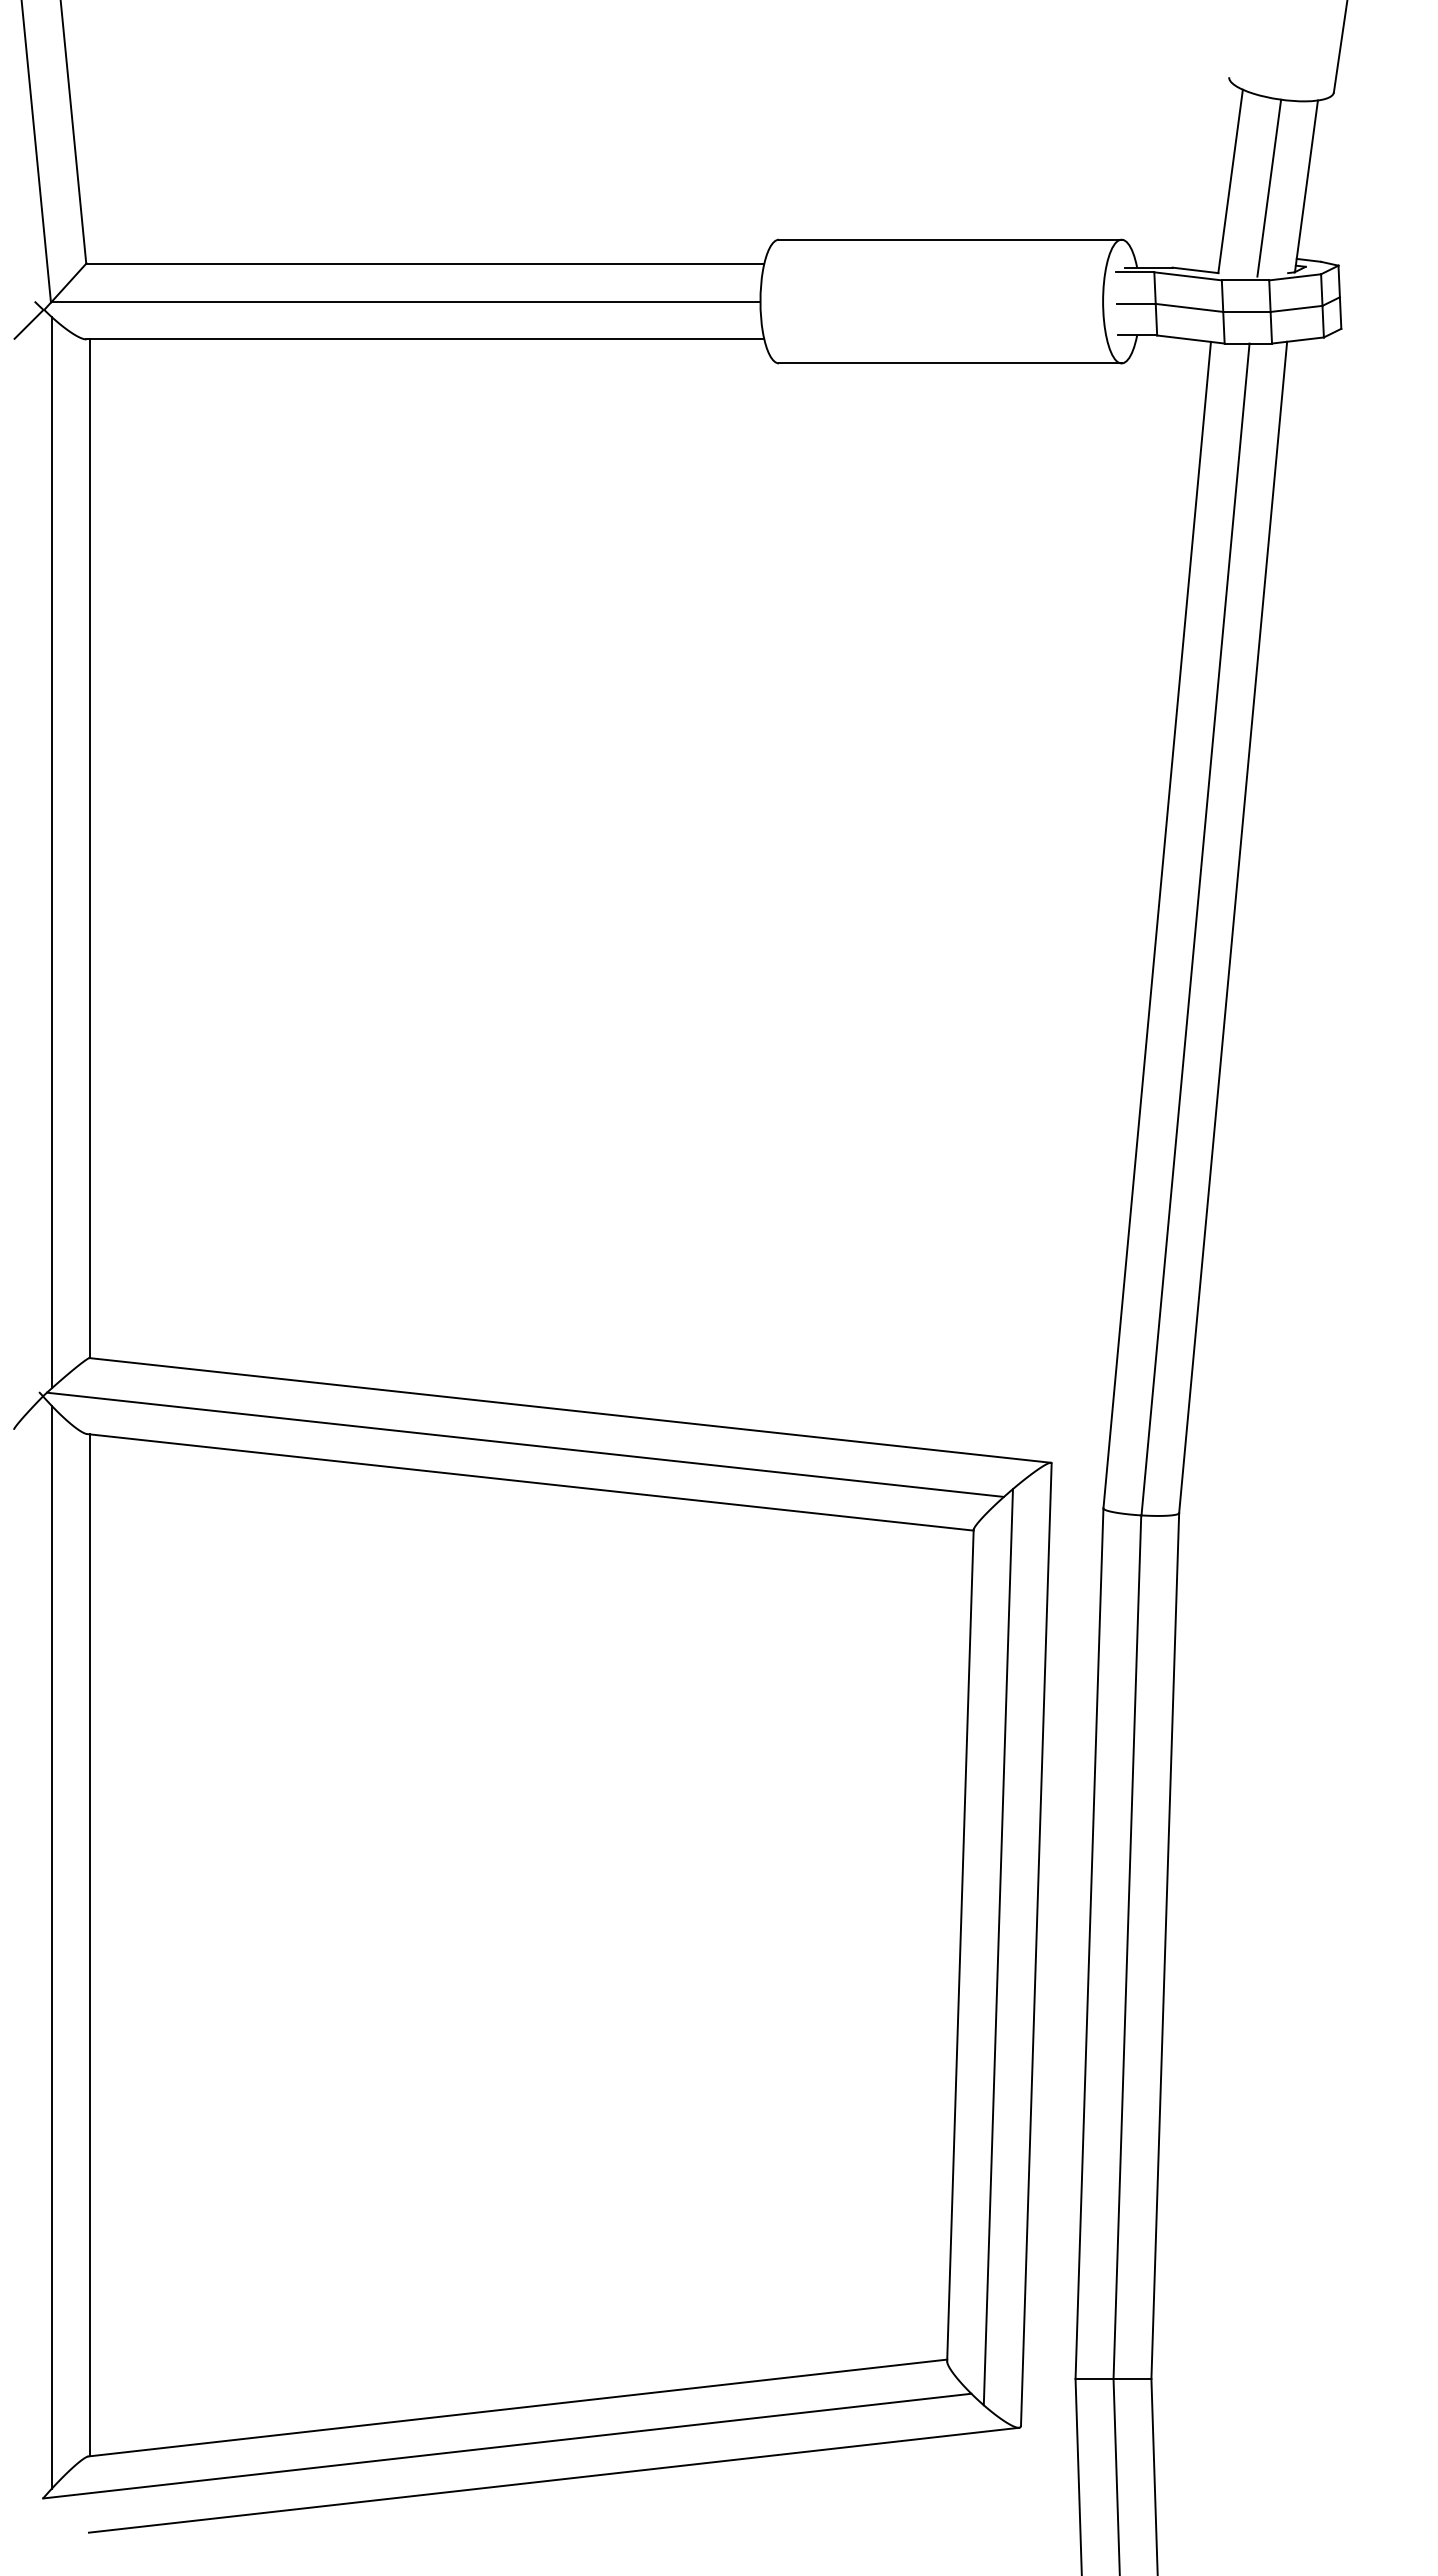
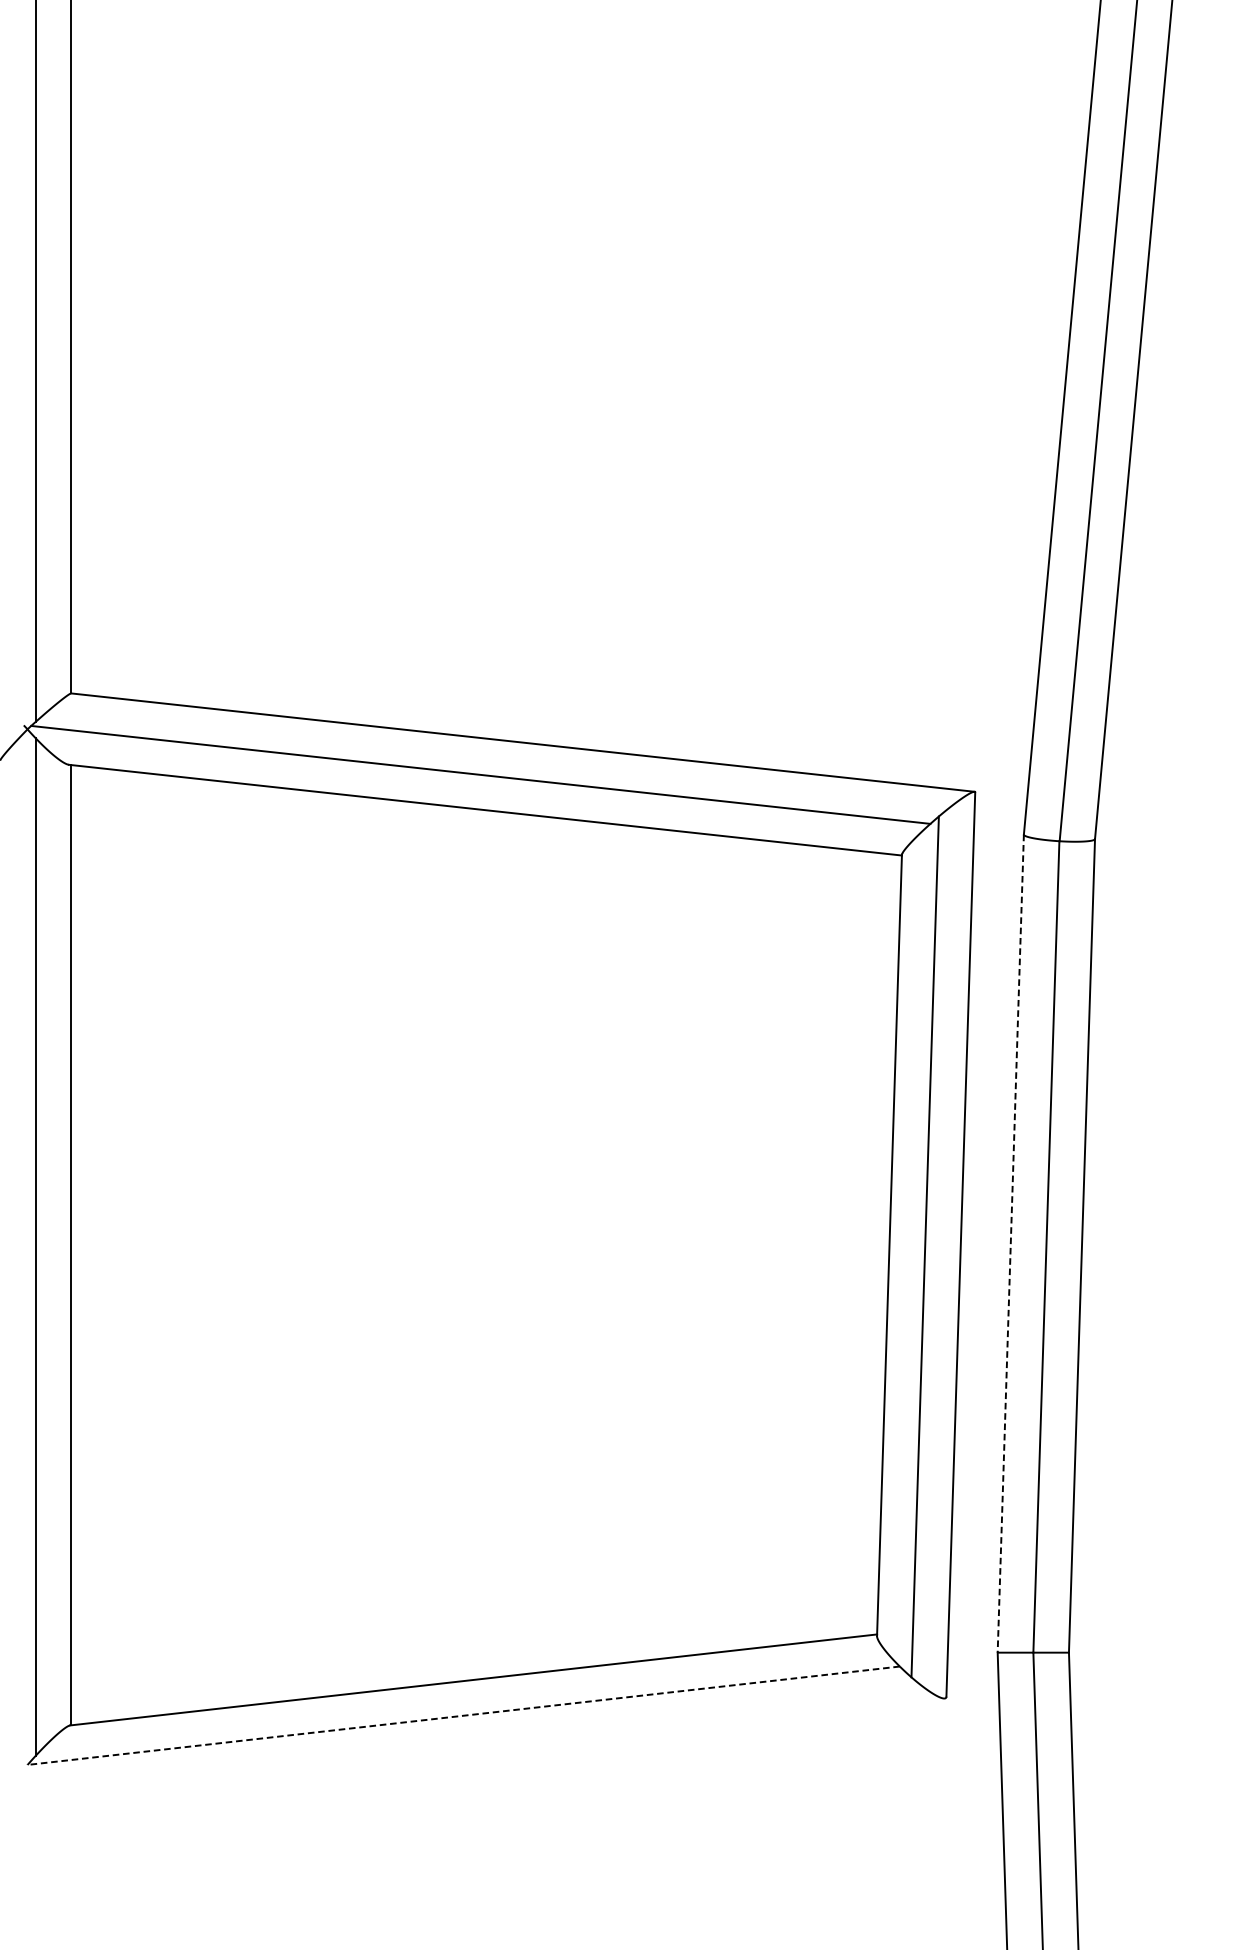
line: (1089, 1943) -> (1010, 1243), solid -> dashed
line: (506, 2446) -> (463, 1716), solid -> dashed
line: (553, 2479) -> (507, 1747), removed

